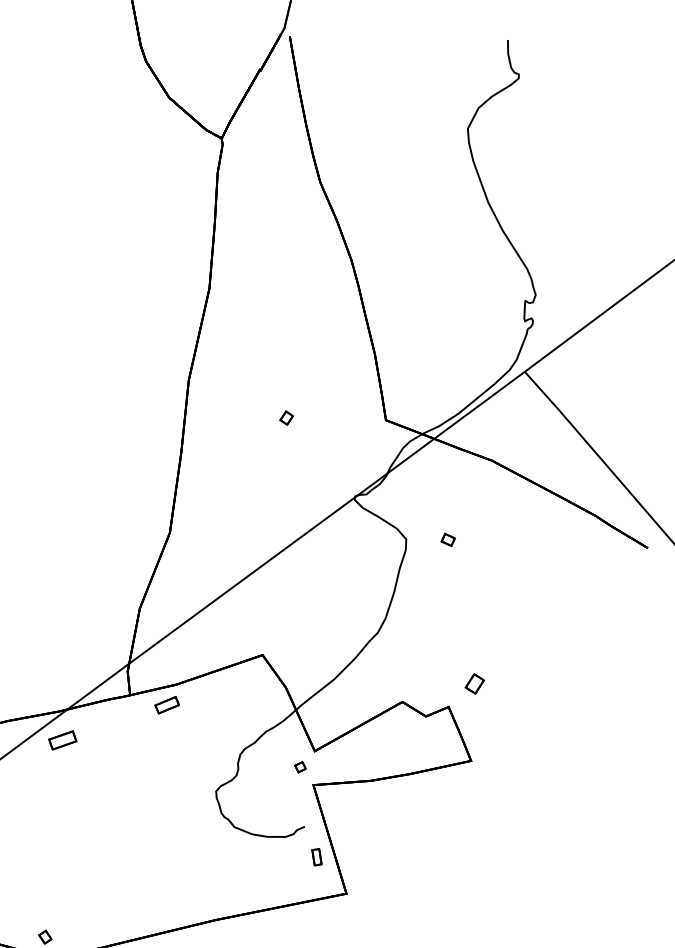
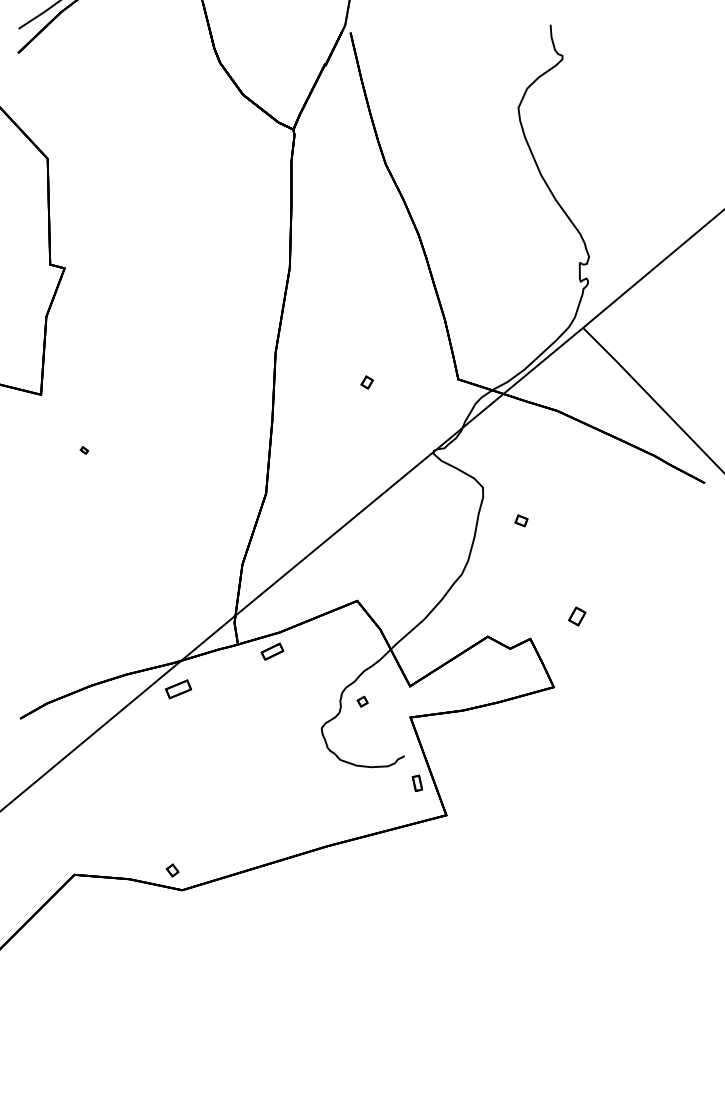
part: (448, 539) -> (521, 520), moved
part: (475, 683) -> (577, 616), moved
part: (300, 766) -> (362, 701), moved

